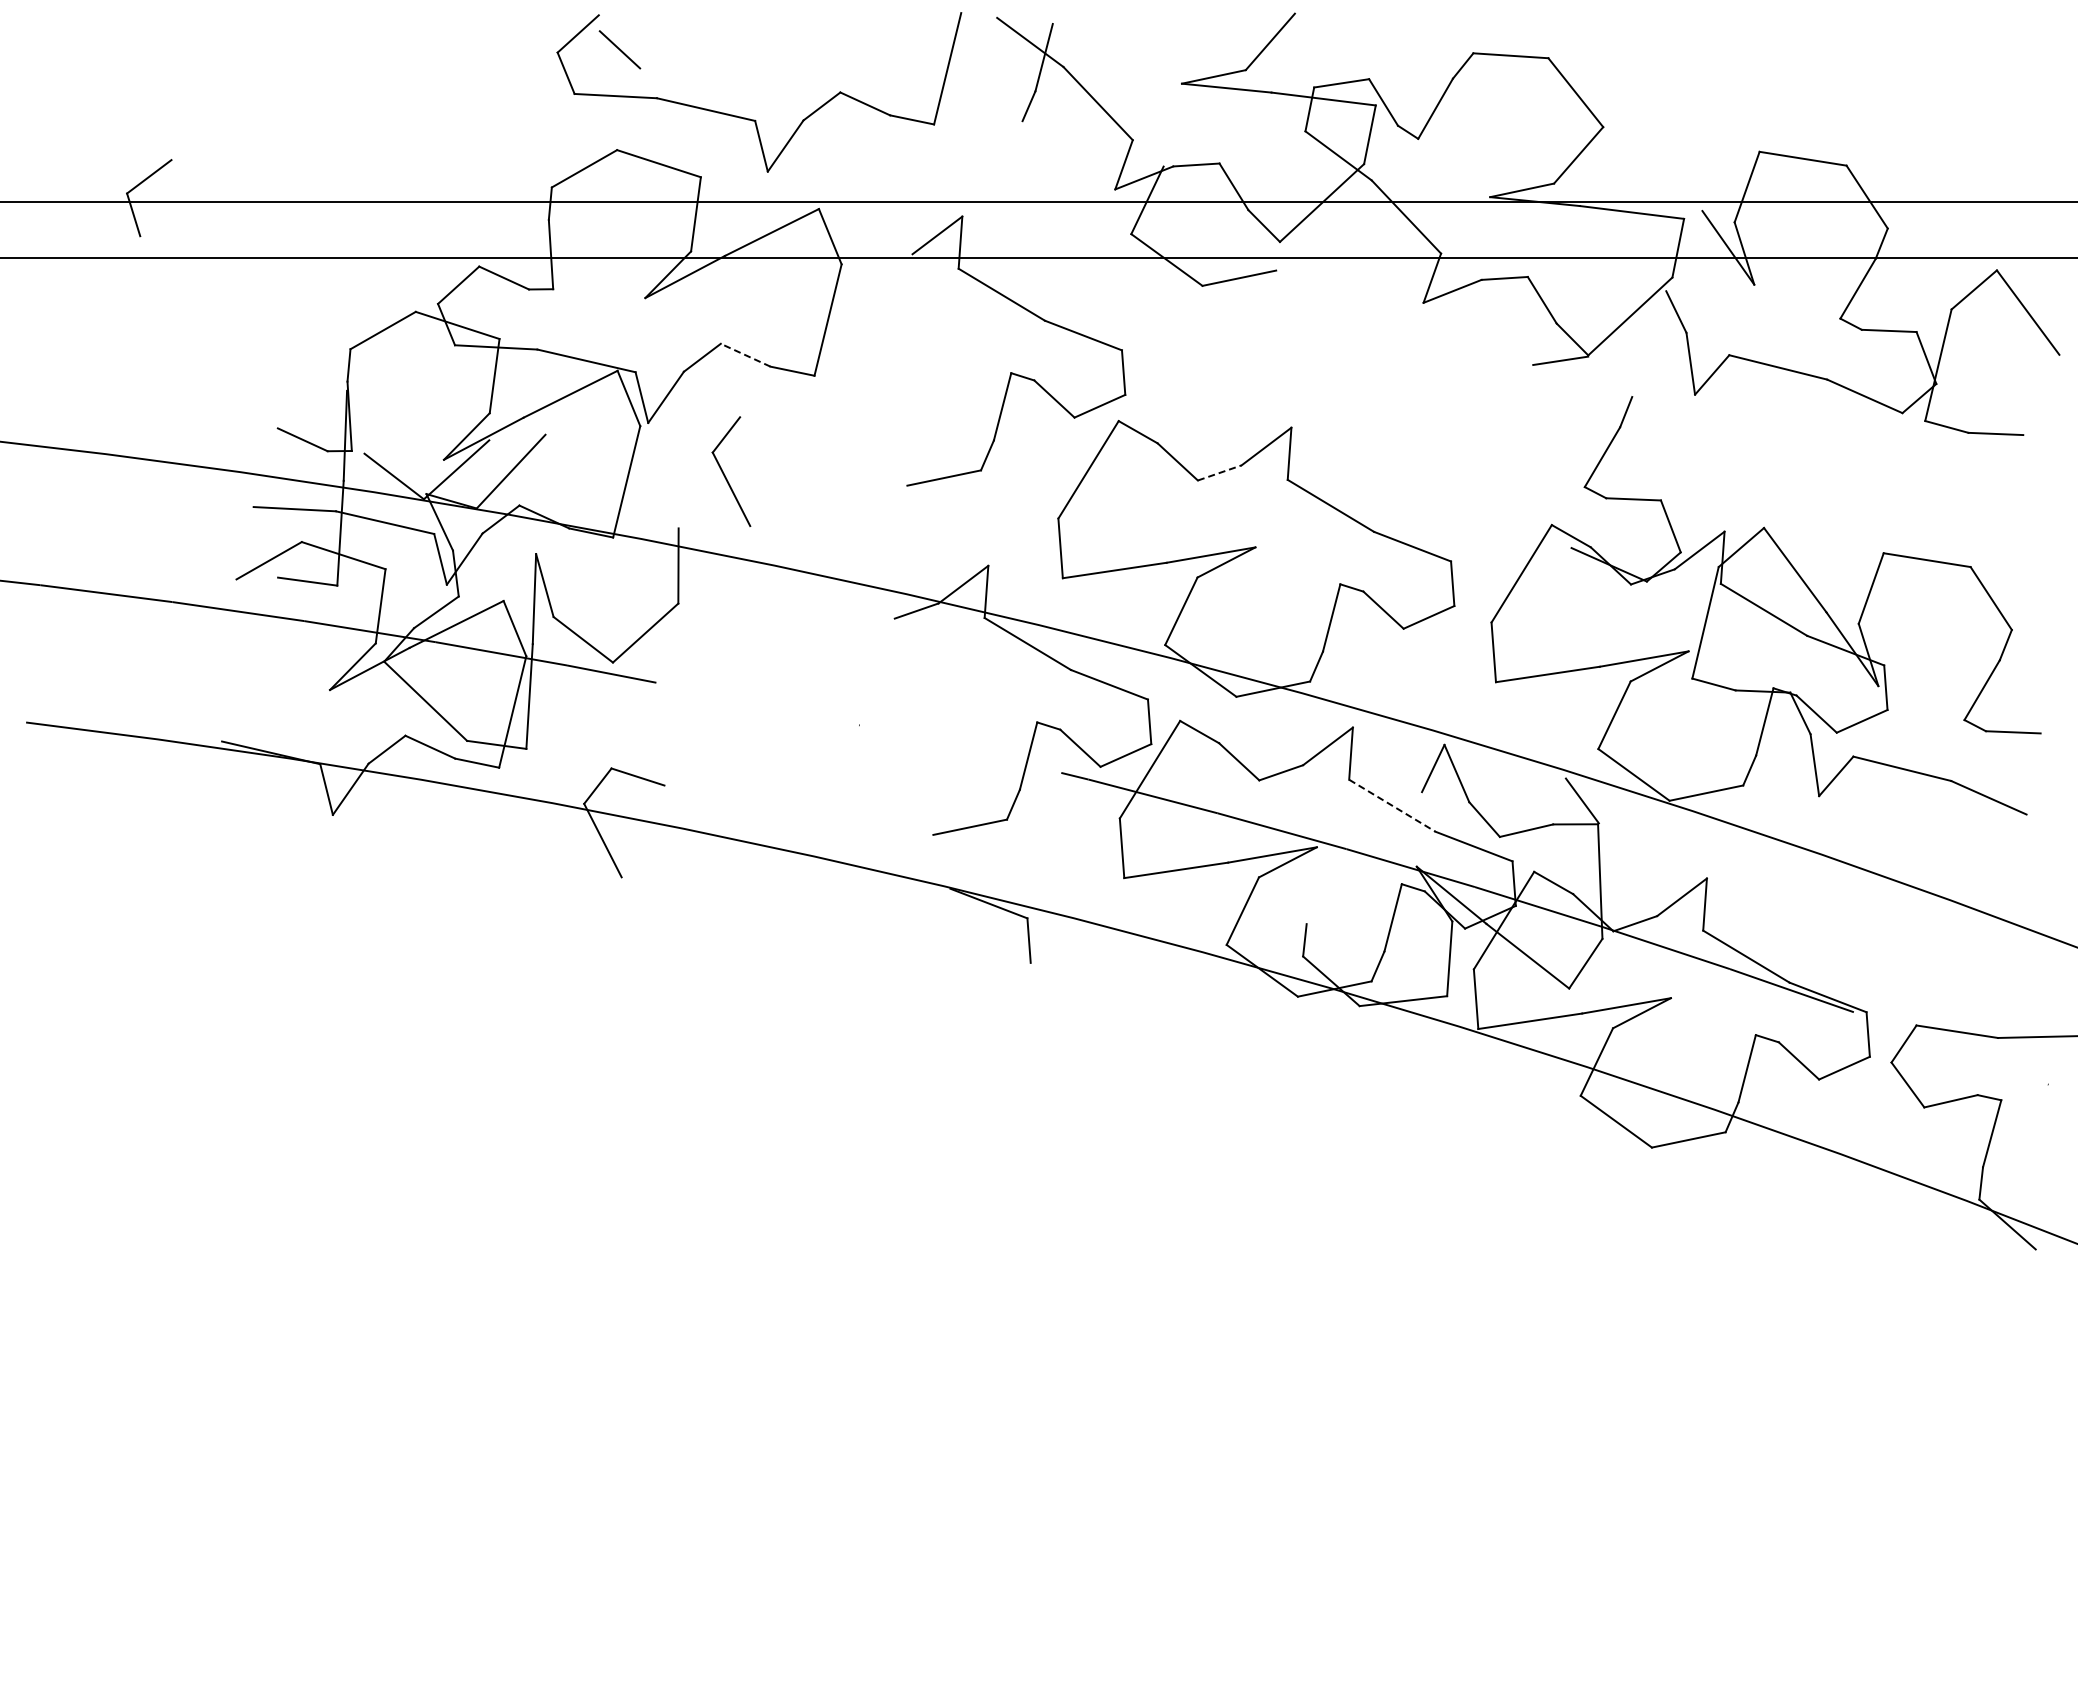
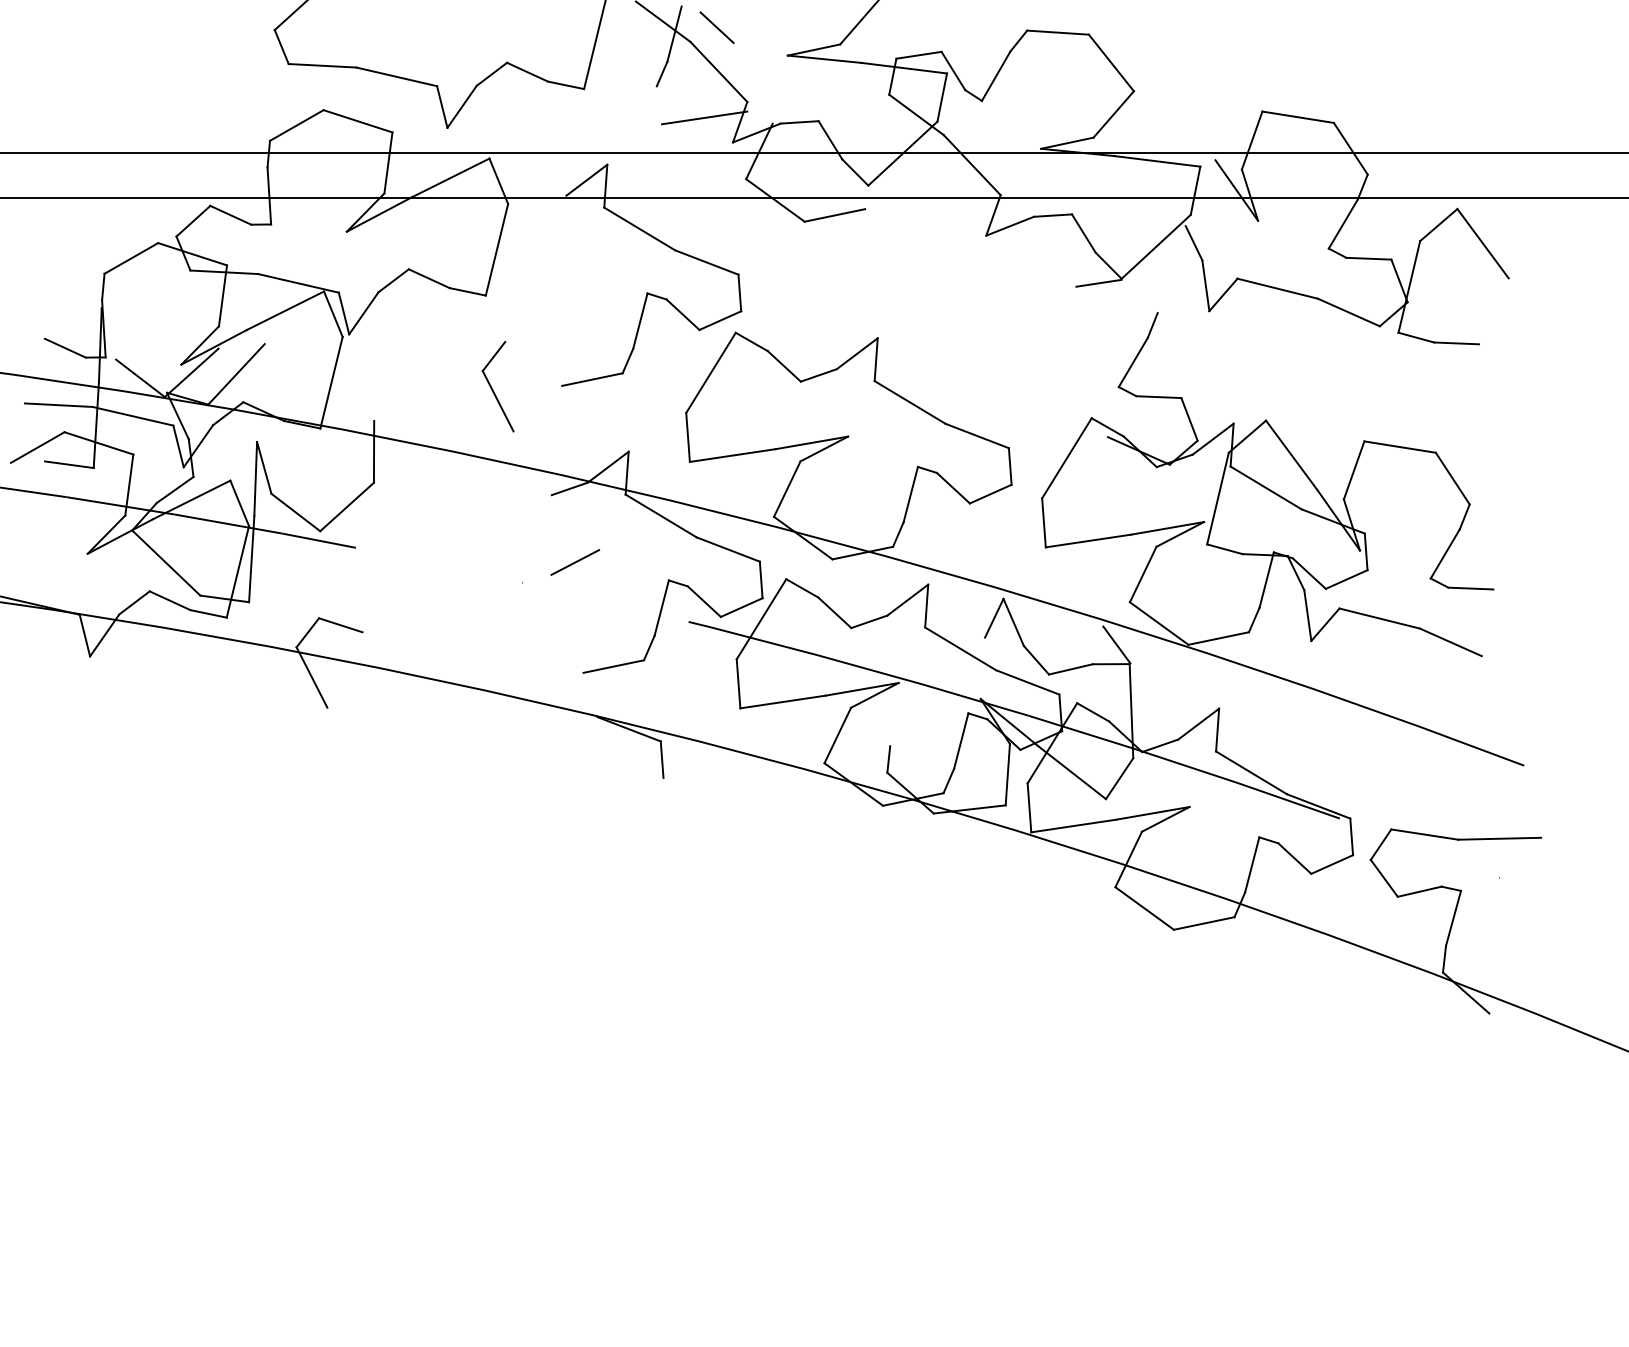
line: (619, 49) -> (716, 27), moved
line: (1080, 159) -> (704, 117), added
line: (745, 355) -> (429, 278), dashed -> solid
line: (1220, 472) -> (819, 375), dashed -> solid
part: (725, 475) -> (493, 389), moved
line: (923, 700) -> (575, 562), added
line: (1392, 806) -> (960, 649), dashed -> solid

